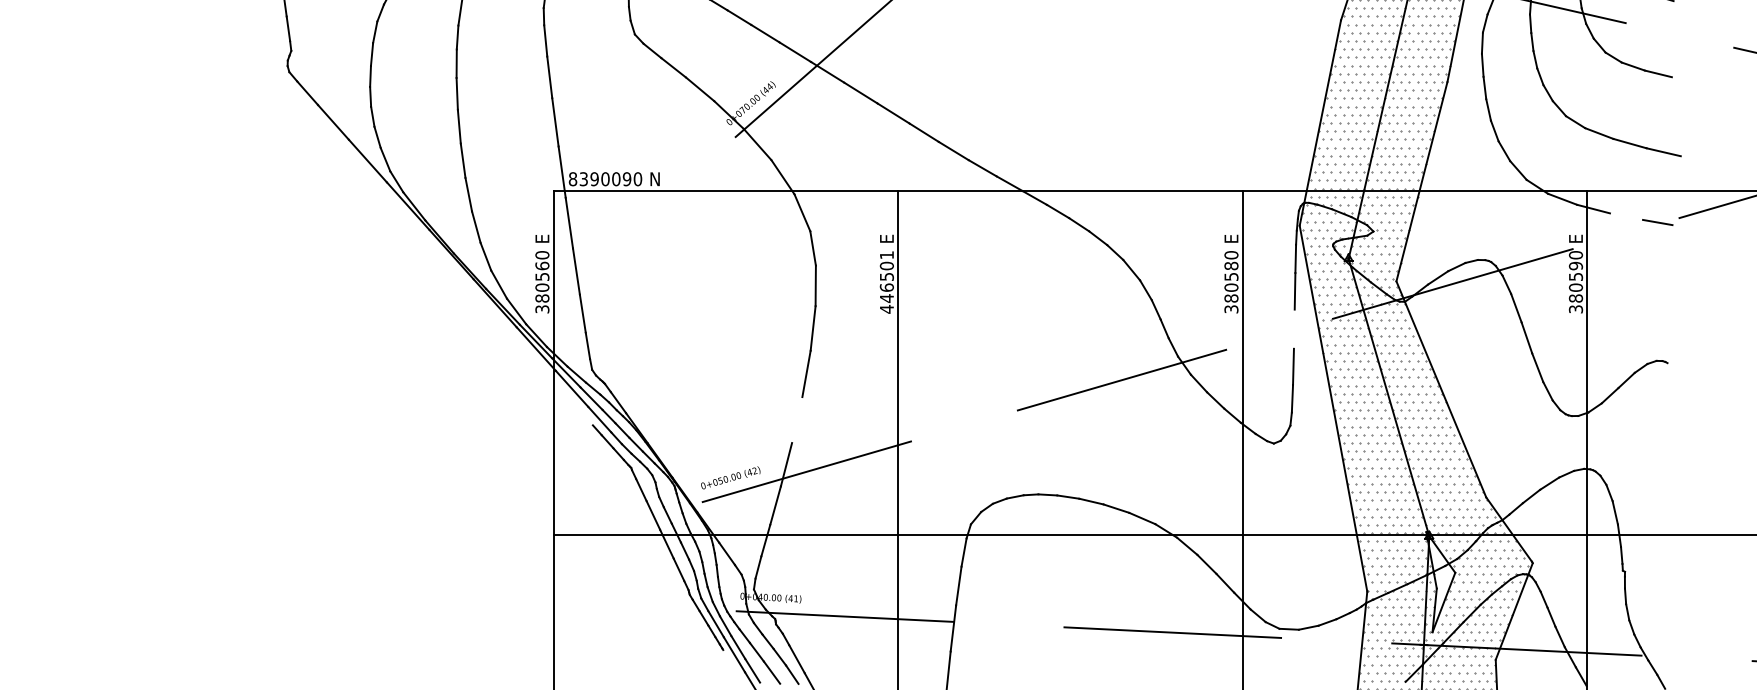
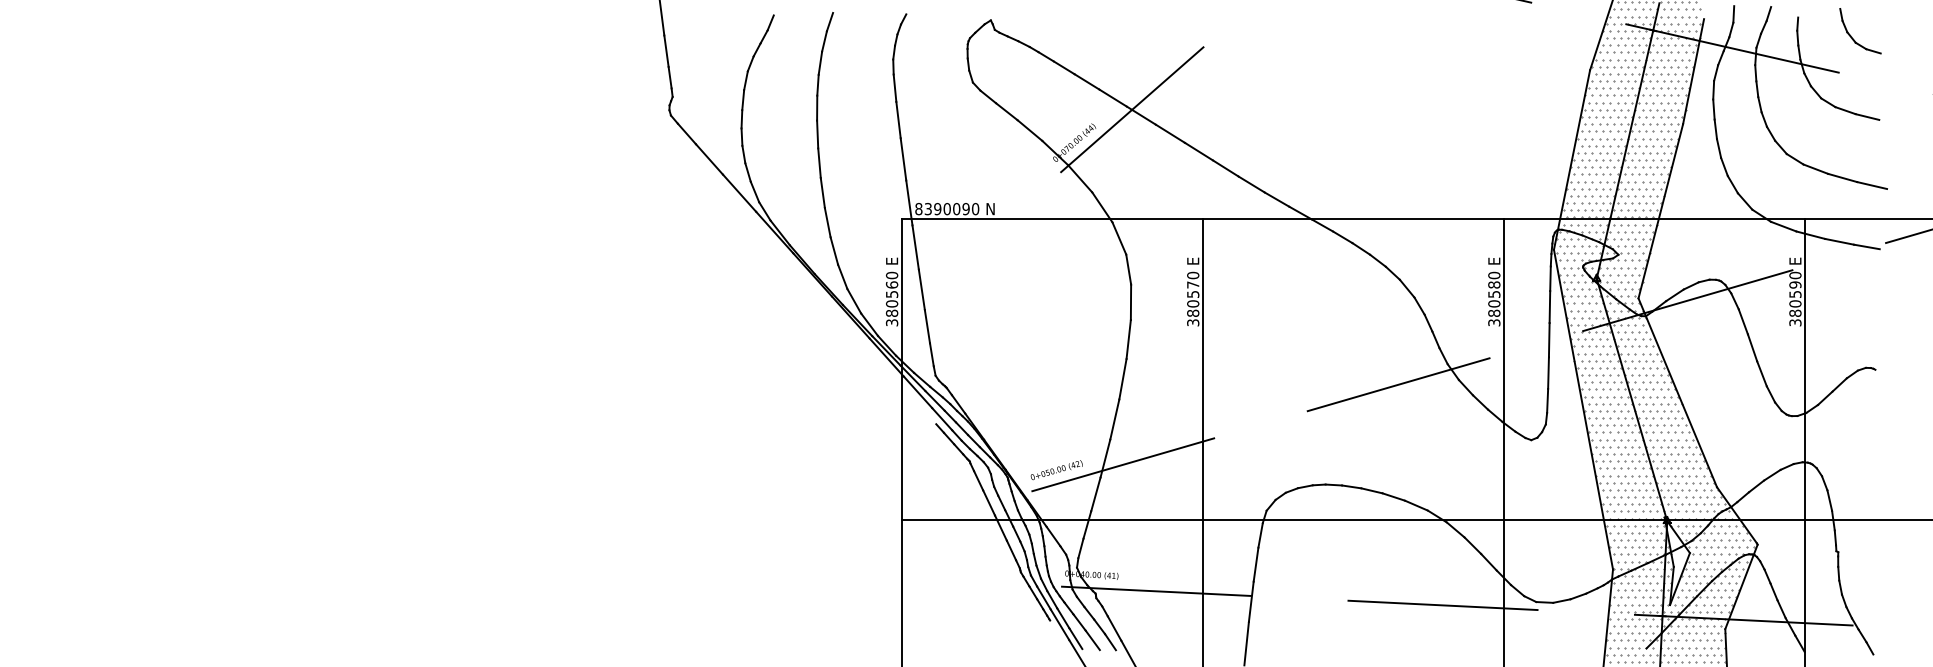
line: (1626, 216) -> (1839, 241), added
text: (887, 281) -> (1193, 298), 446501 -> 380570
line: (1293, 329) -> (1548, 340), added
line: (796, 419) -> (1114, 419), added

